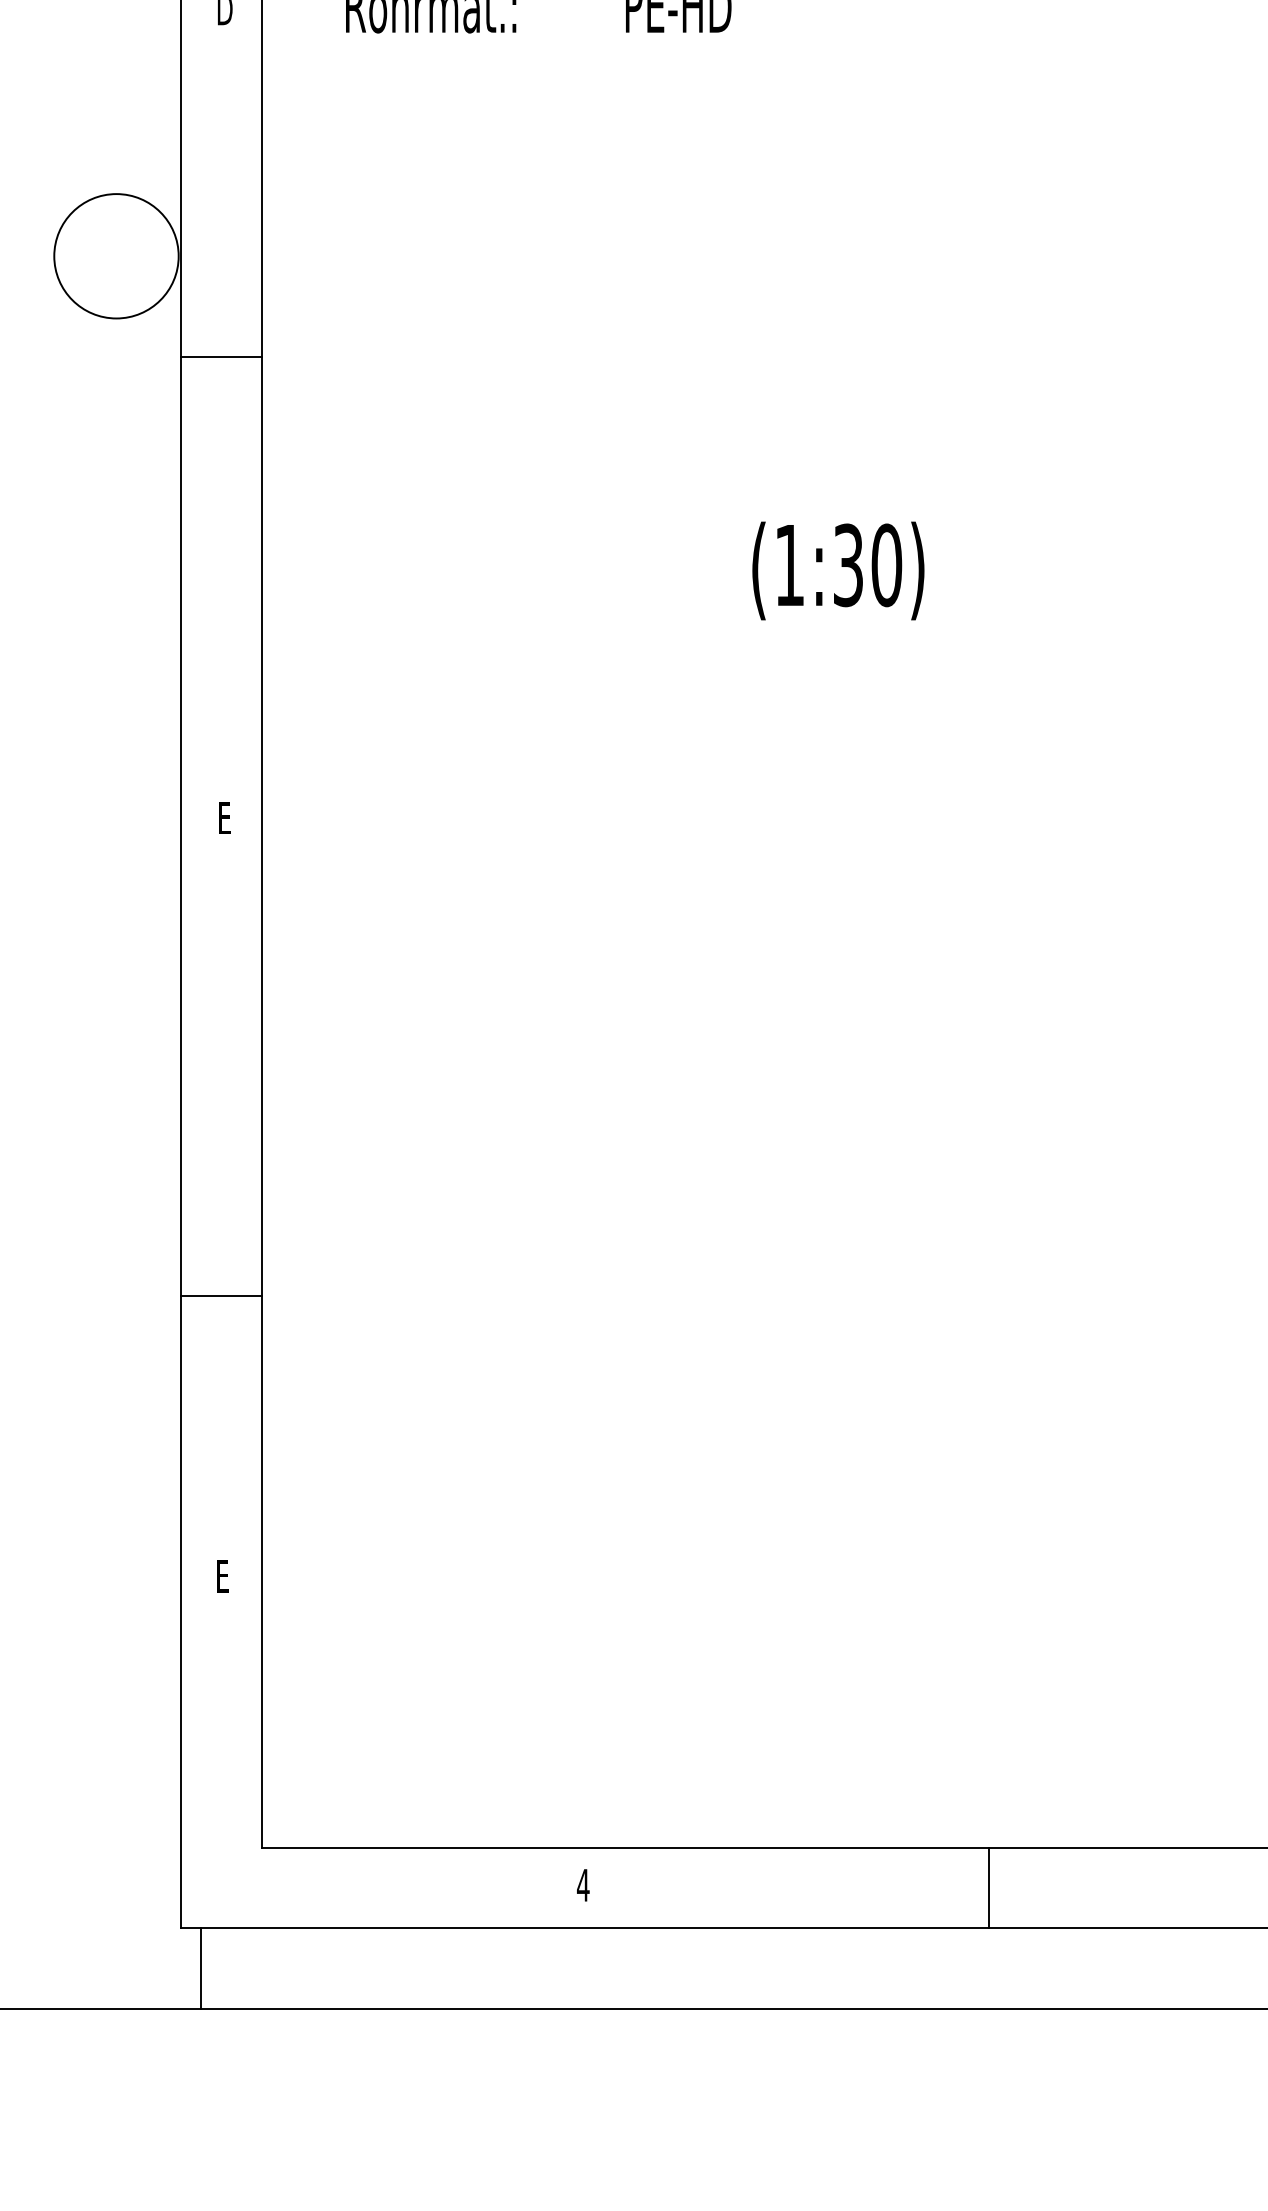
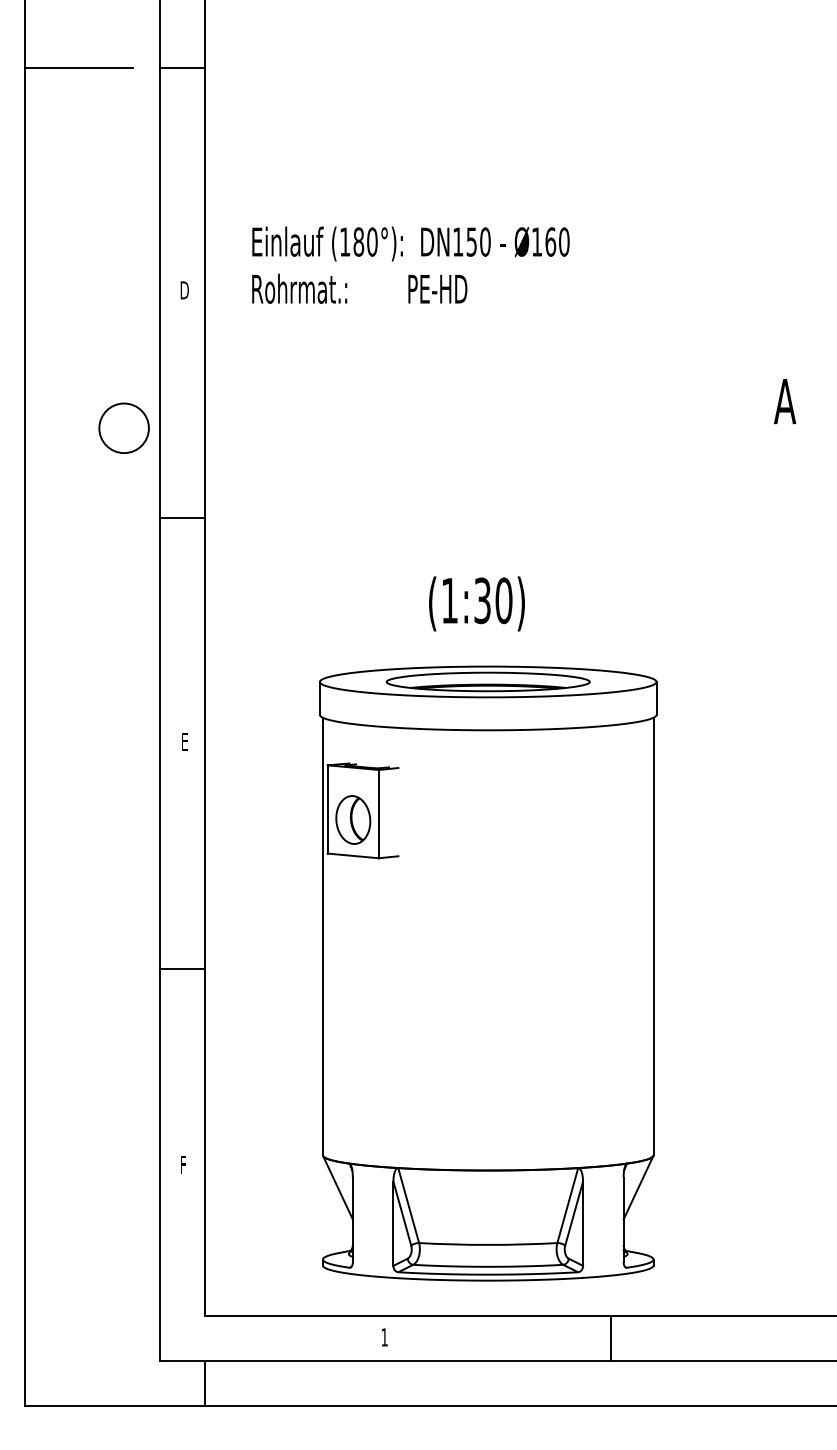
circle: (115, 256) -> (123, 428), size x0.71
line: (221, 356) -> (182, 518), moved
text: (837, 570) -> (476, 603), moved
part: (769, 1233) -> (488, 973), added
line: (221, 1295) -> (182, 969), moved
text: (222, 1575) -> (183, 1164), E -> F
text: (583, 1885) -> (384, 1337), 4 -> 1
line: (201, 1967) -> (205, 1383), moved

